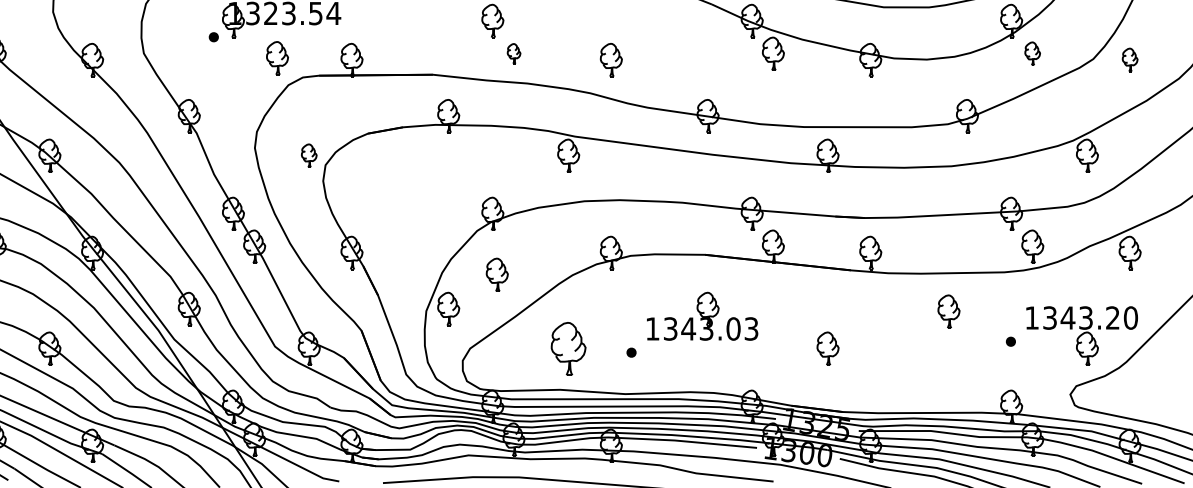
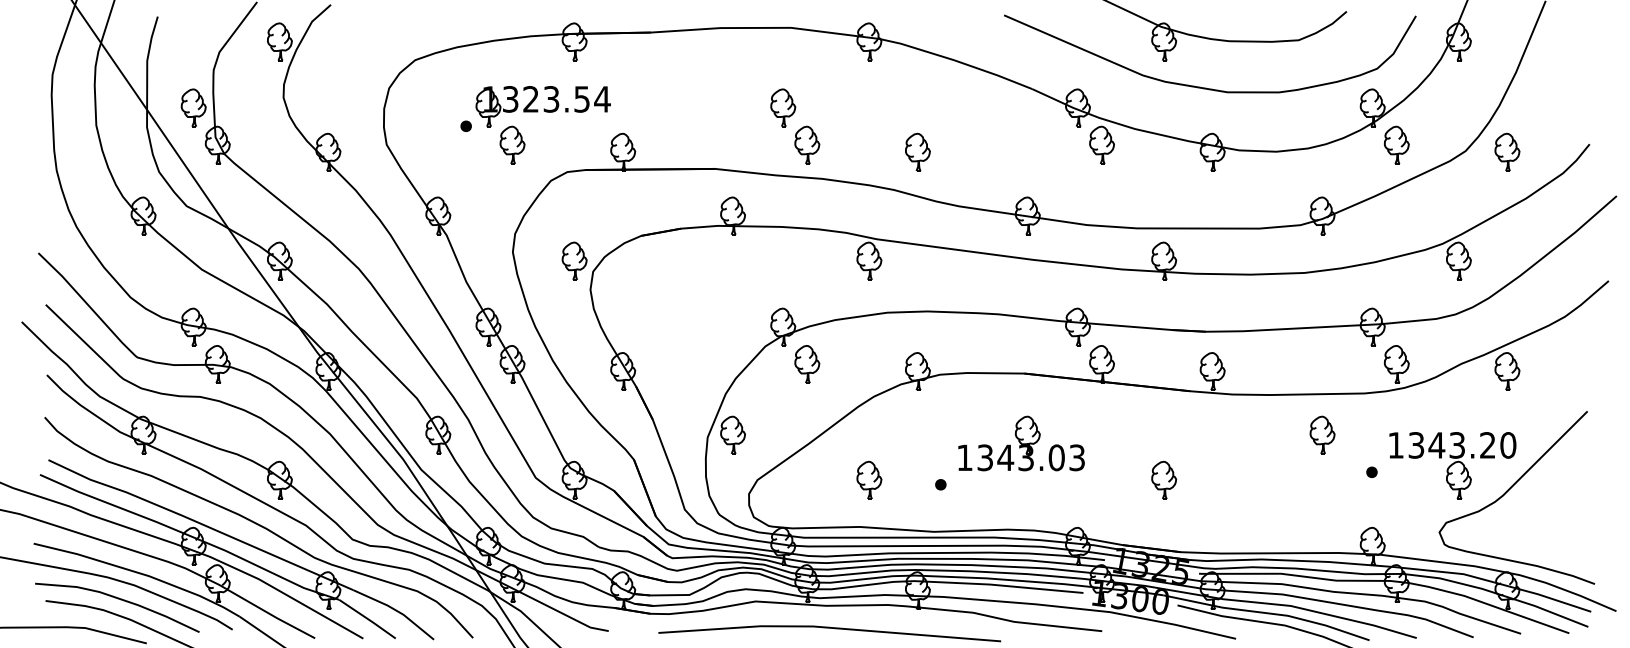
part: (514, 53) -> (807, 144), size x1.67
part: (1032, 53) -> (1396, 144), size x1.43
part: (277, 57) -> (512, 144), moved
part: (1130, 59) -> (1507, 151), size x1.43
part: (309, 155) -> (574, 260), size x1.43
part: (497, 275) -> (807, 364), moved
part: (948, 311) -> (1322, 434), moved
part: (568, 348) -> (869, 479), size x0.62

